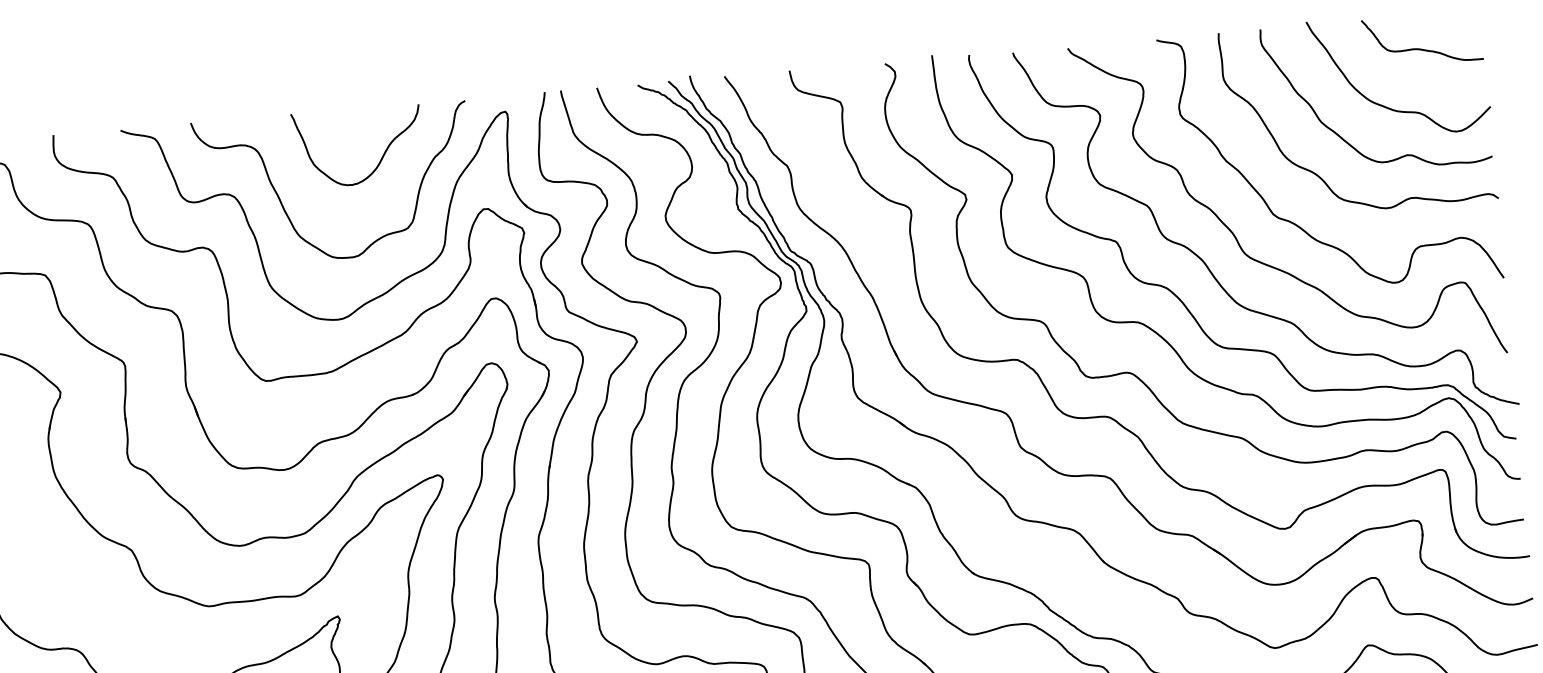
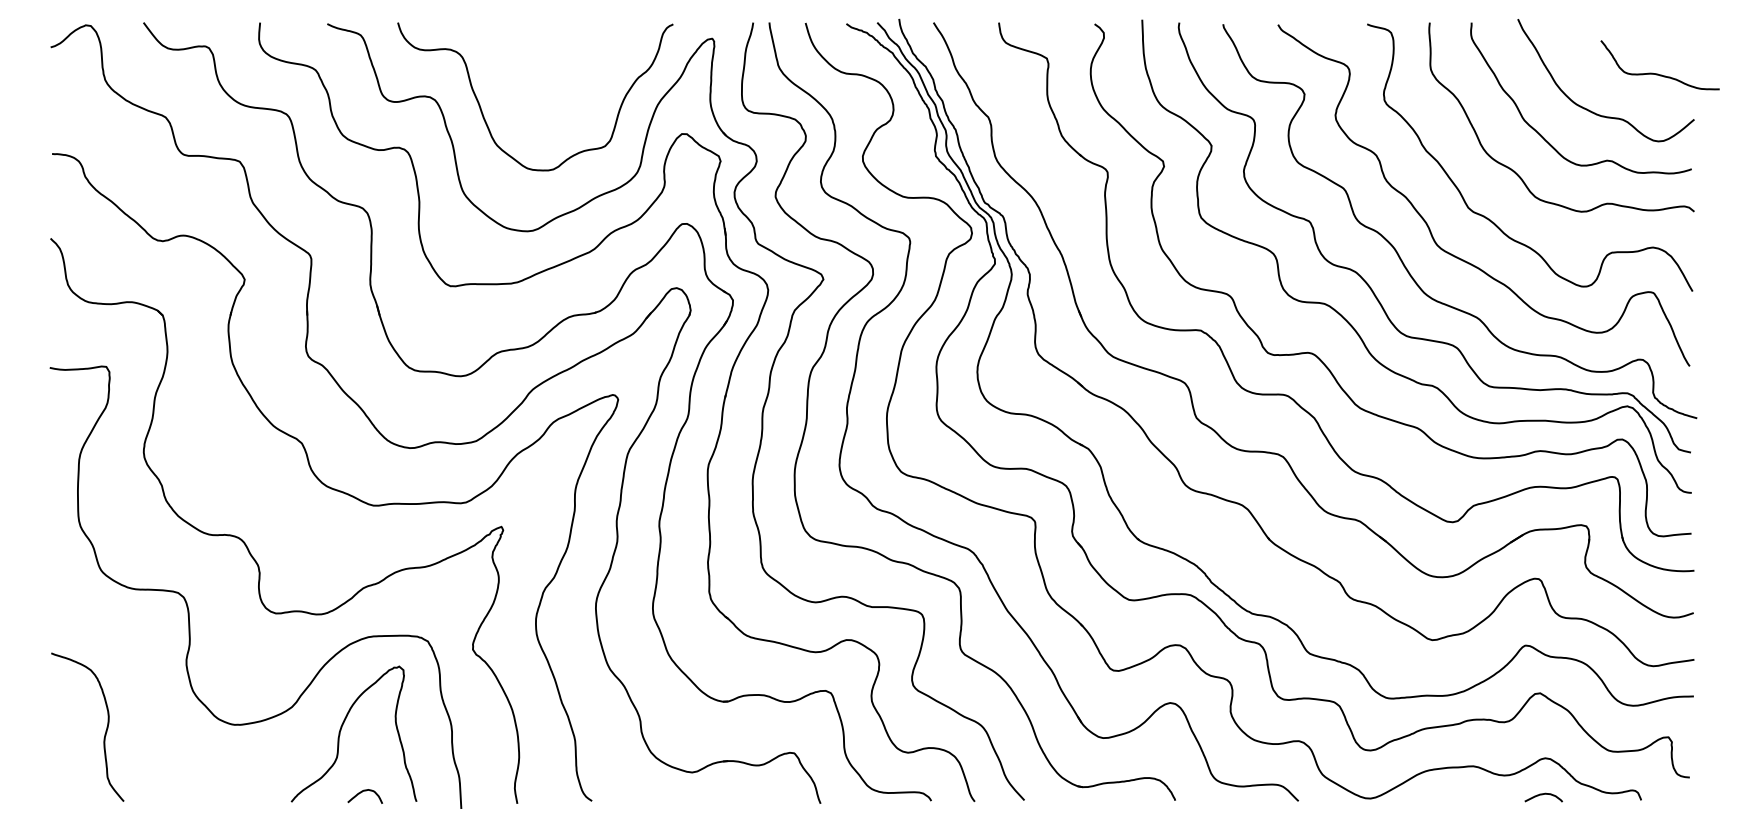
curve: (1421, 48) -> (1658, 73), moved
curve: (380, 159) -> (583, 75), removed

